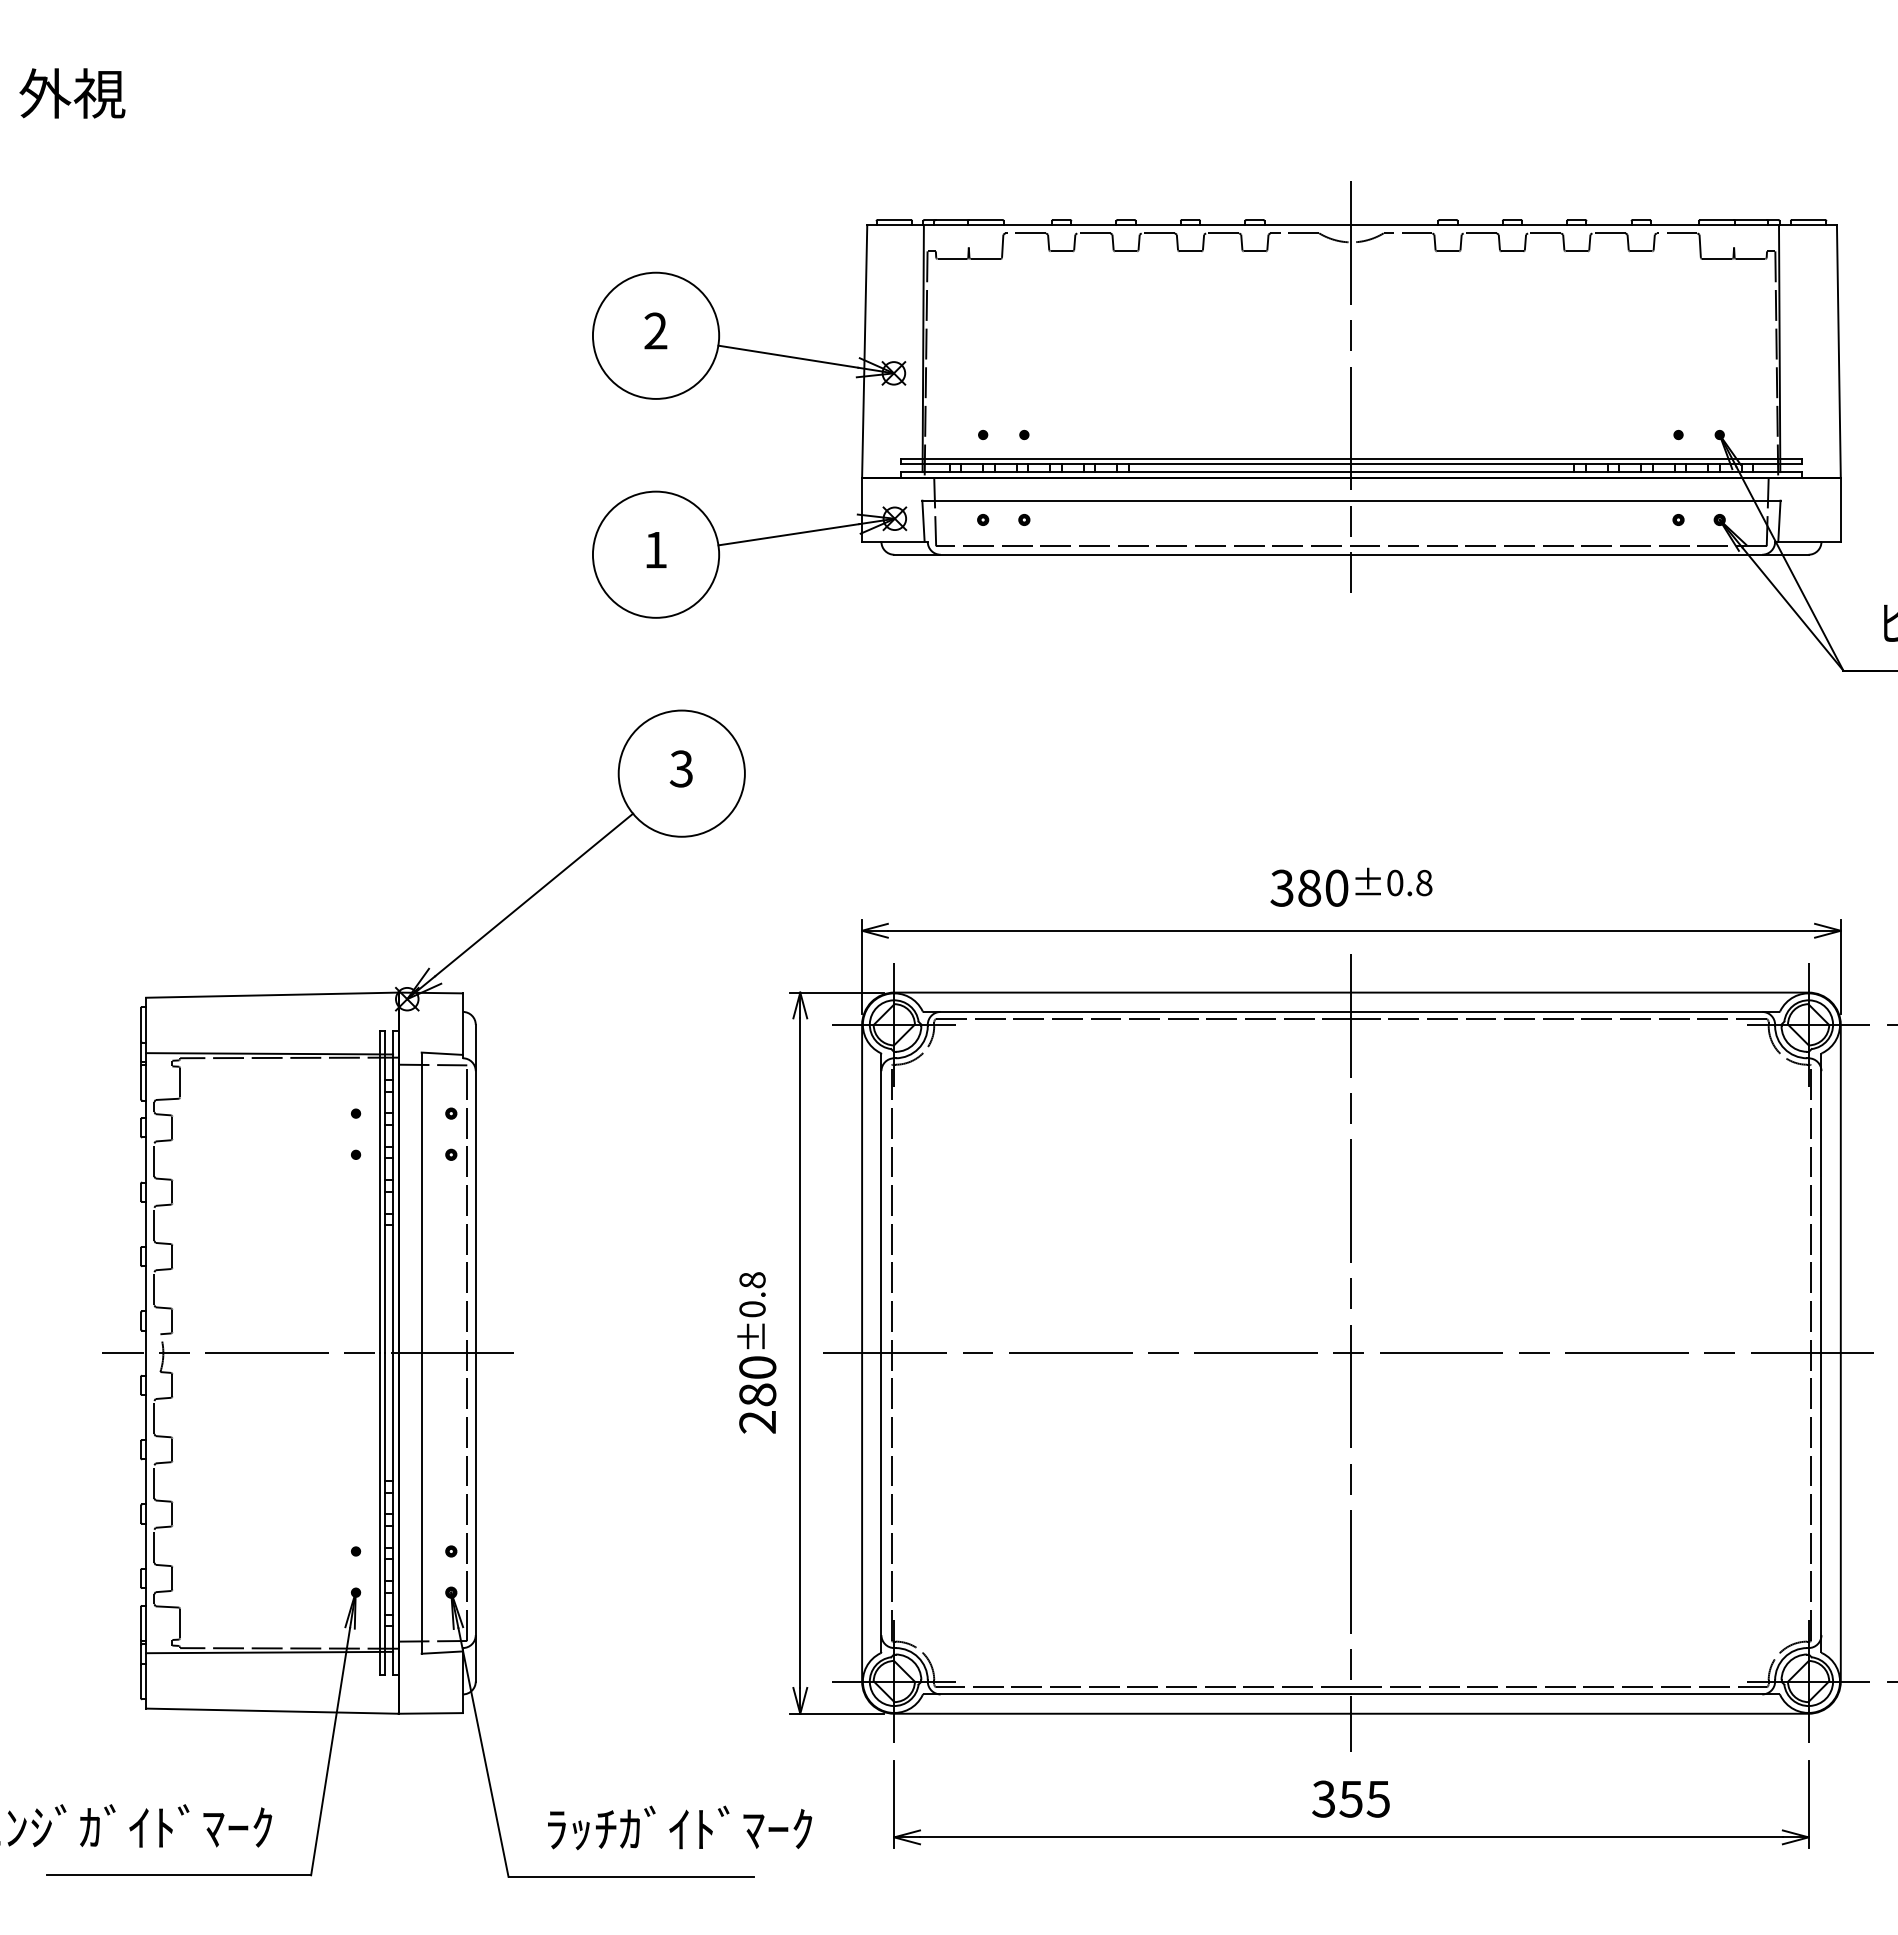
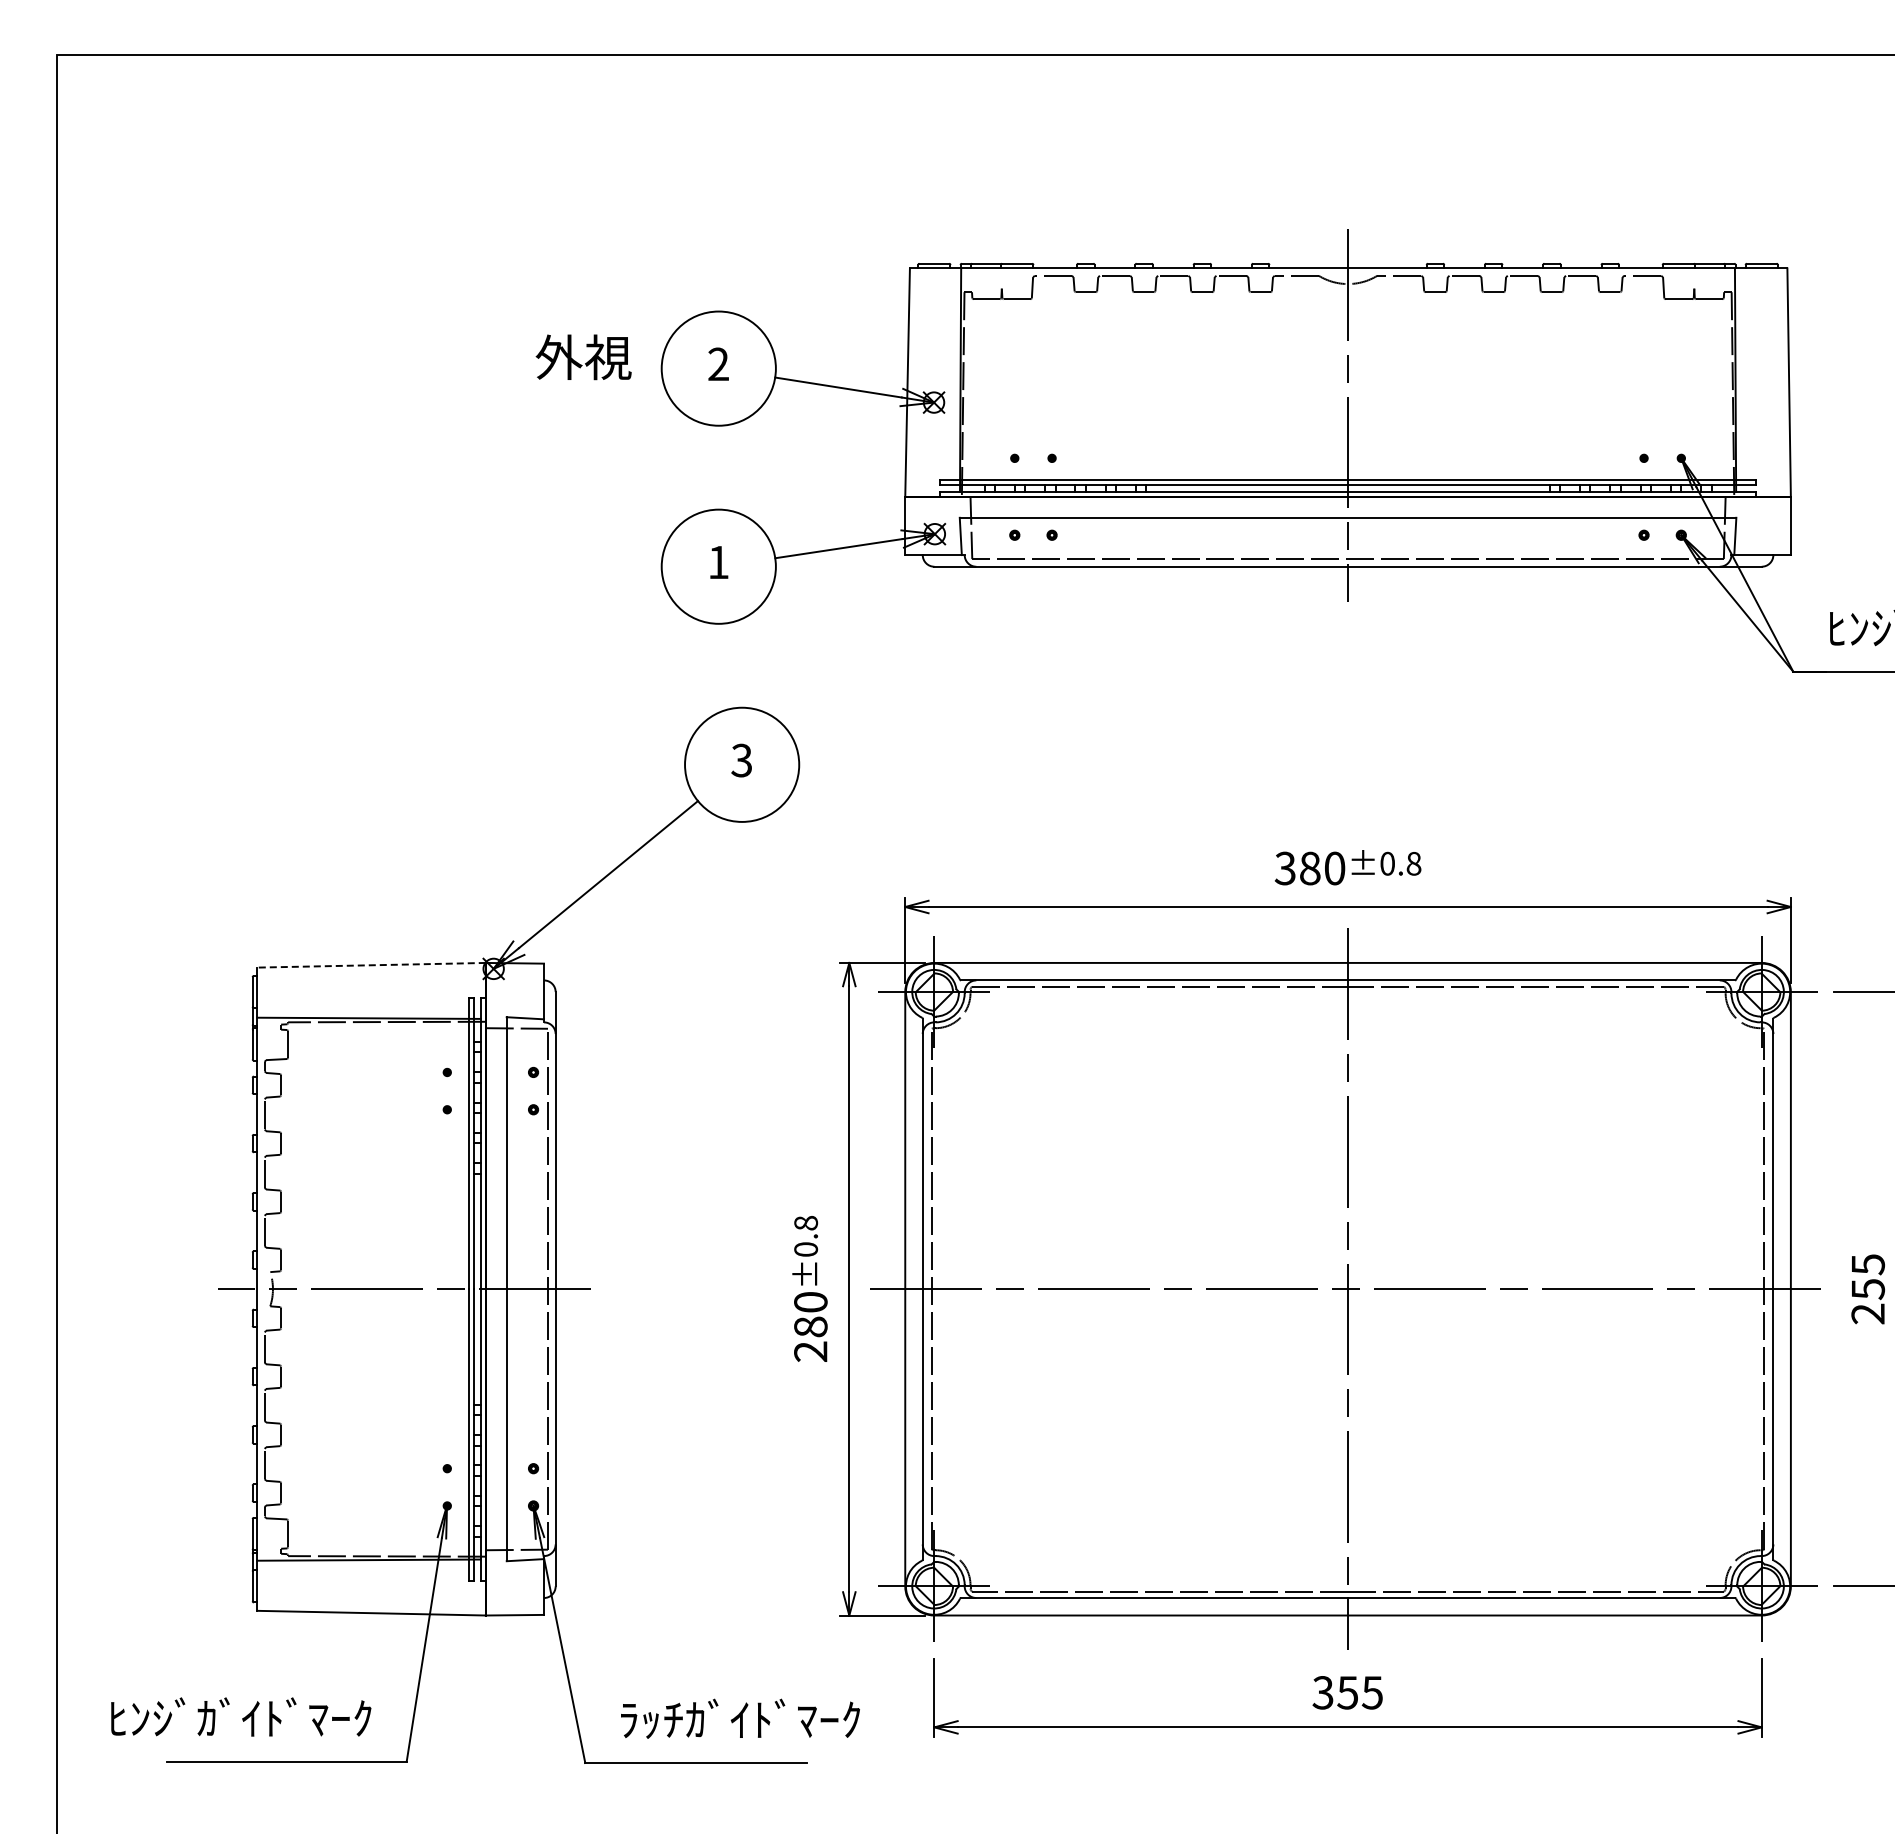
text: (72, 93) -> (583, 357), moved
line: (272, 995) -> (371, 965), solid -> dashed

